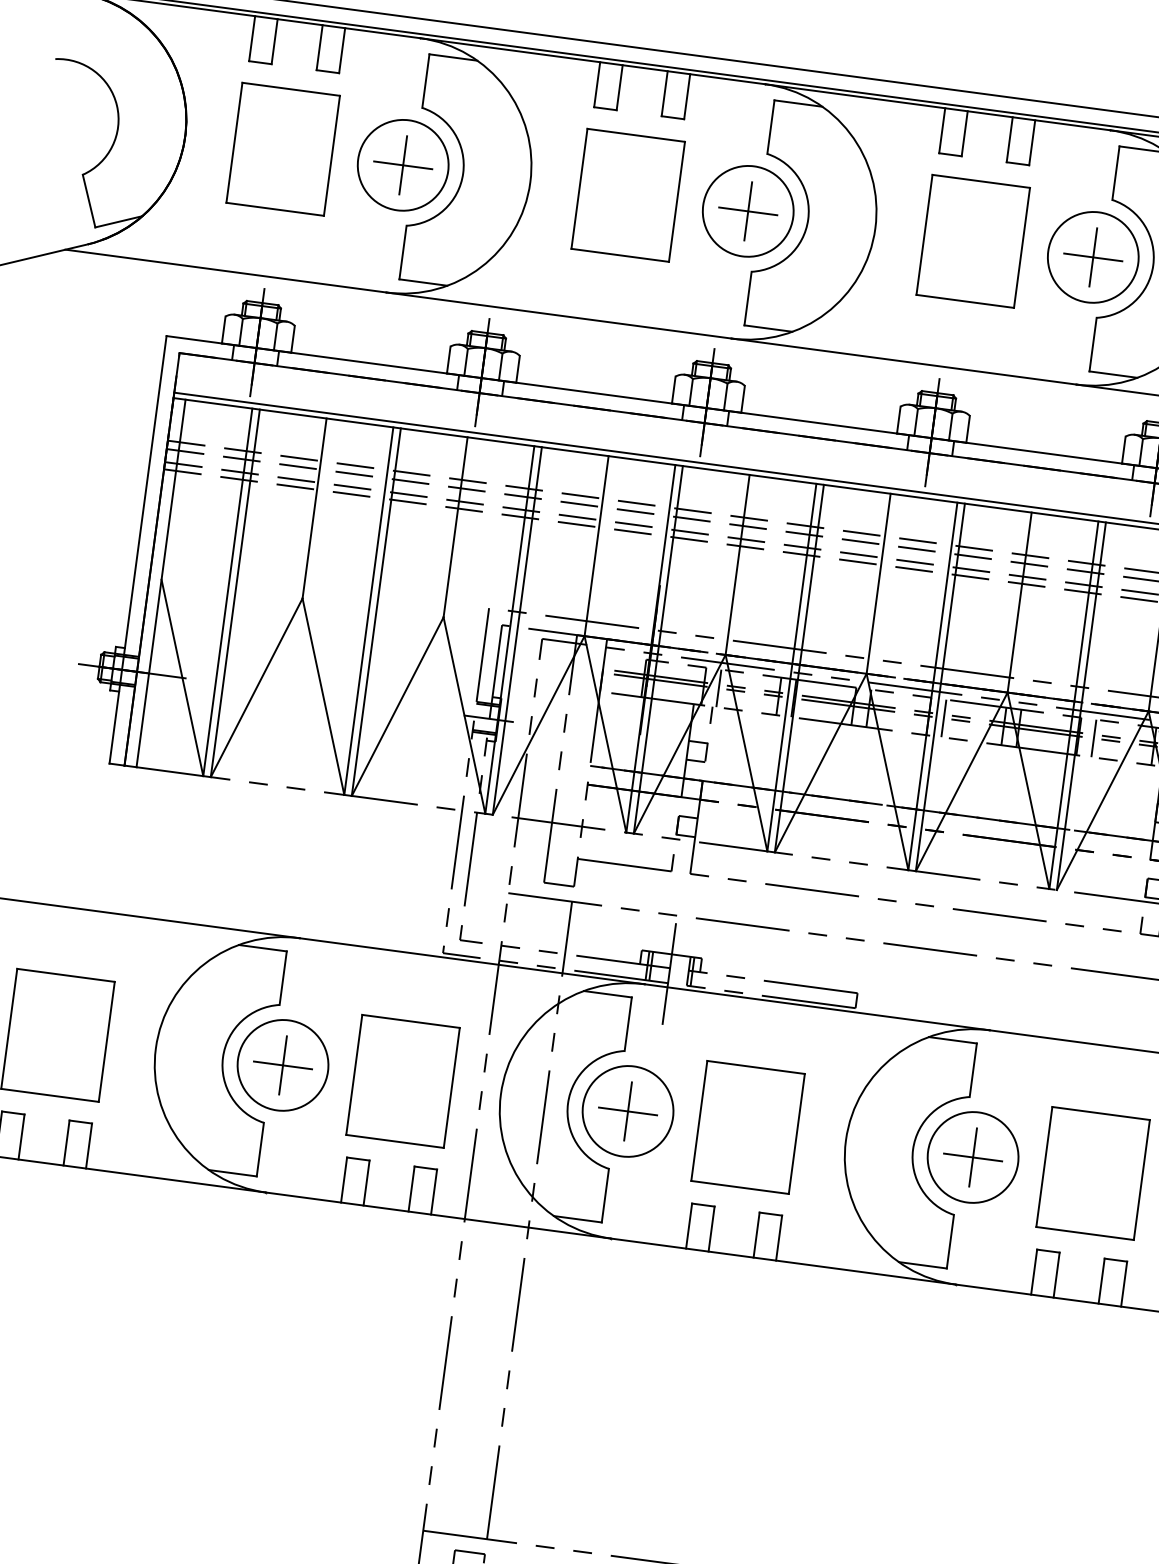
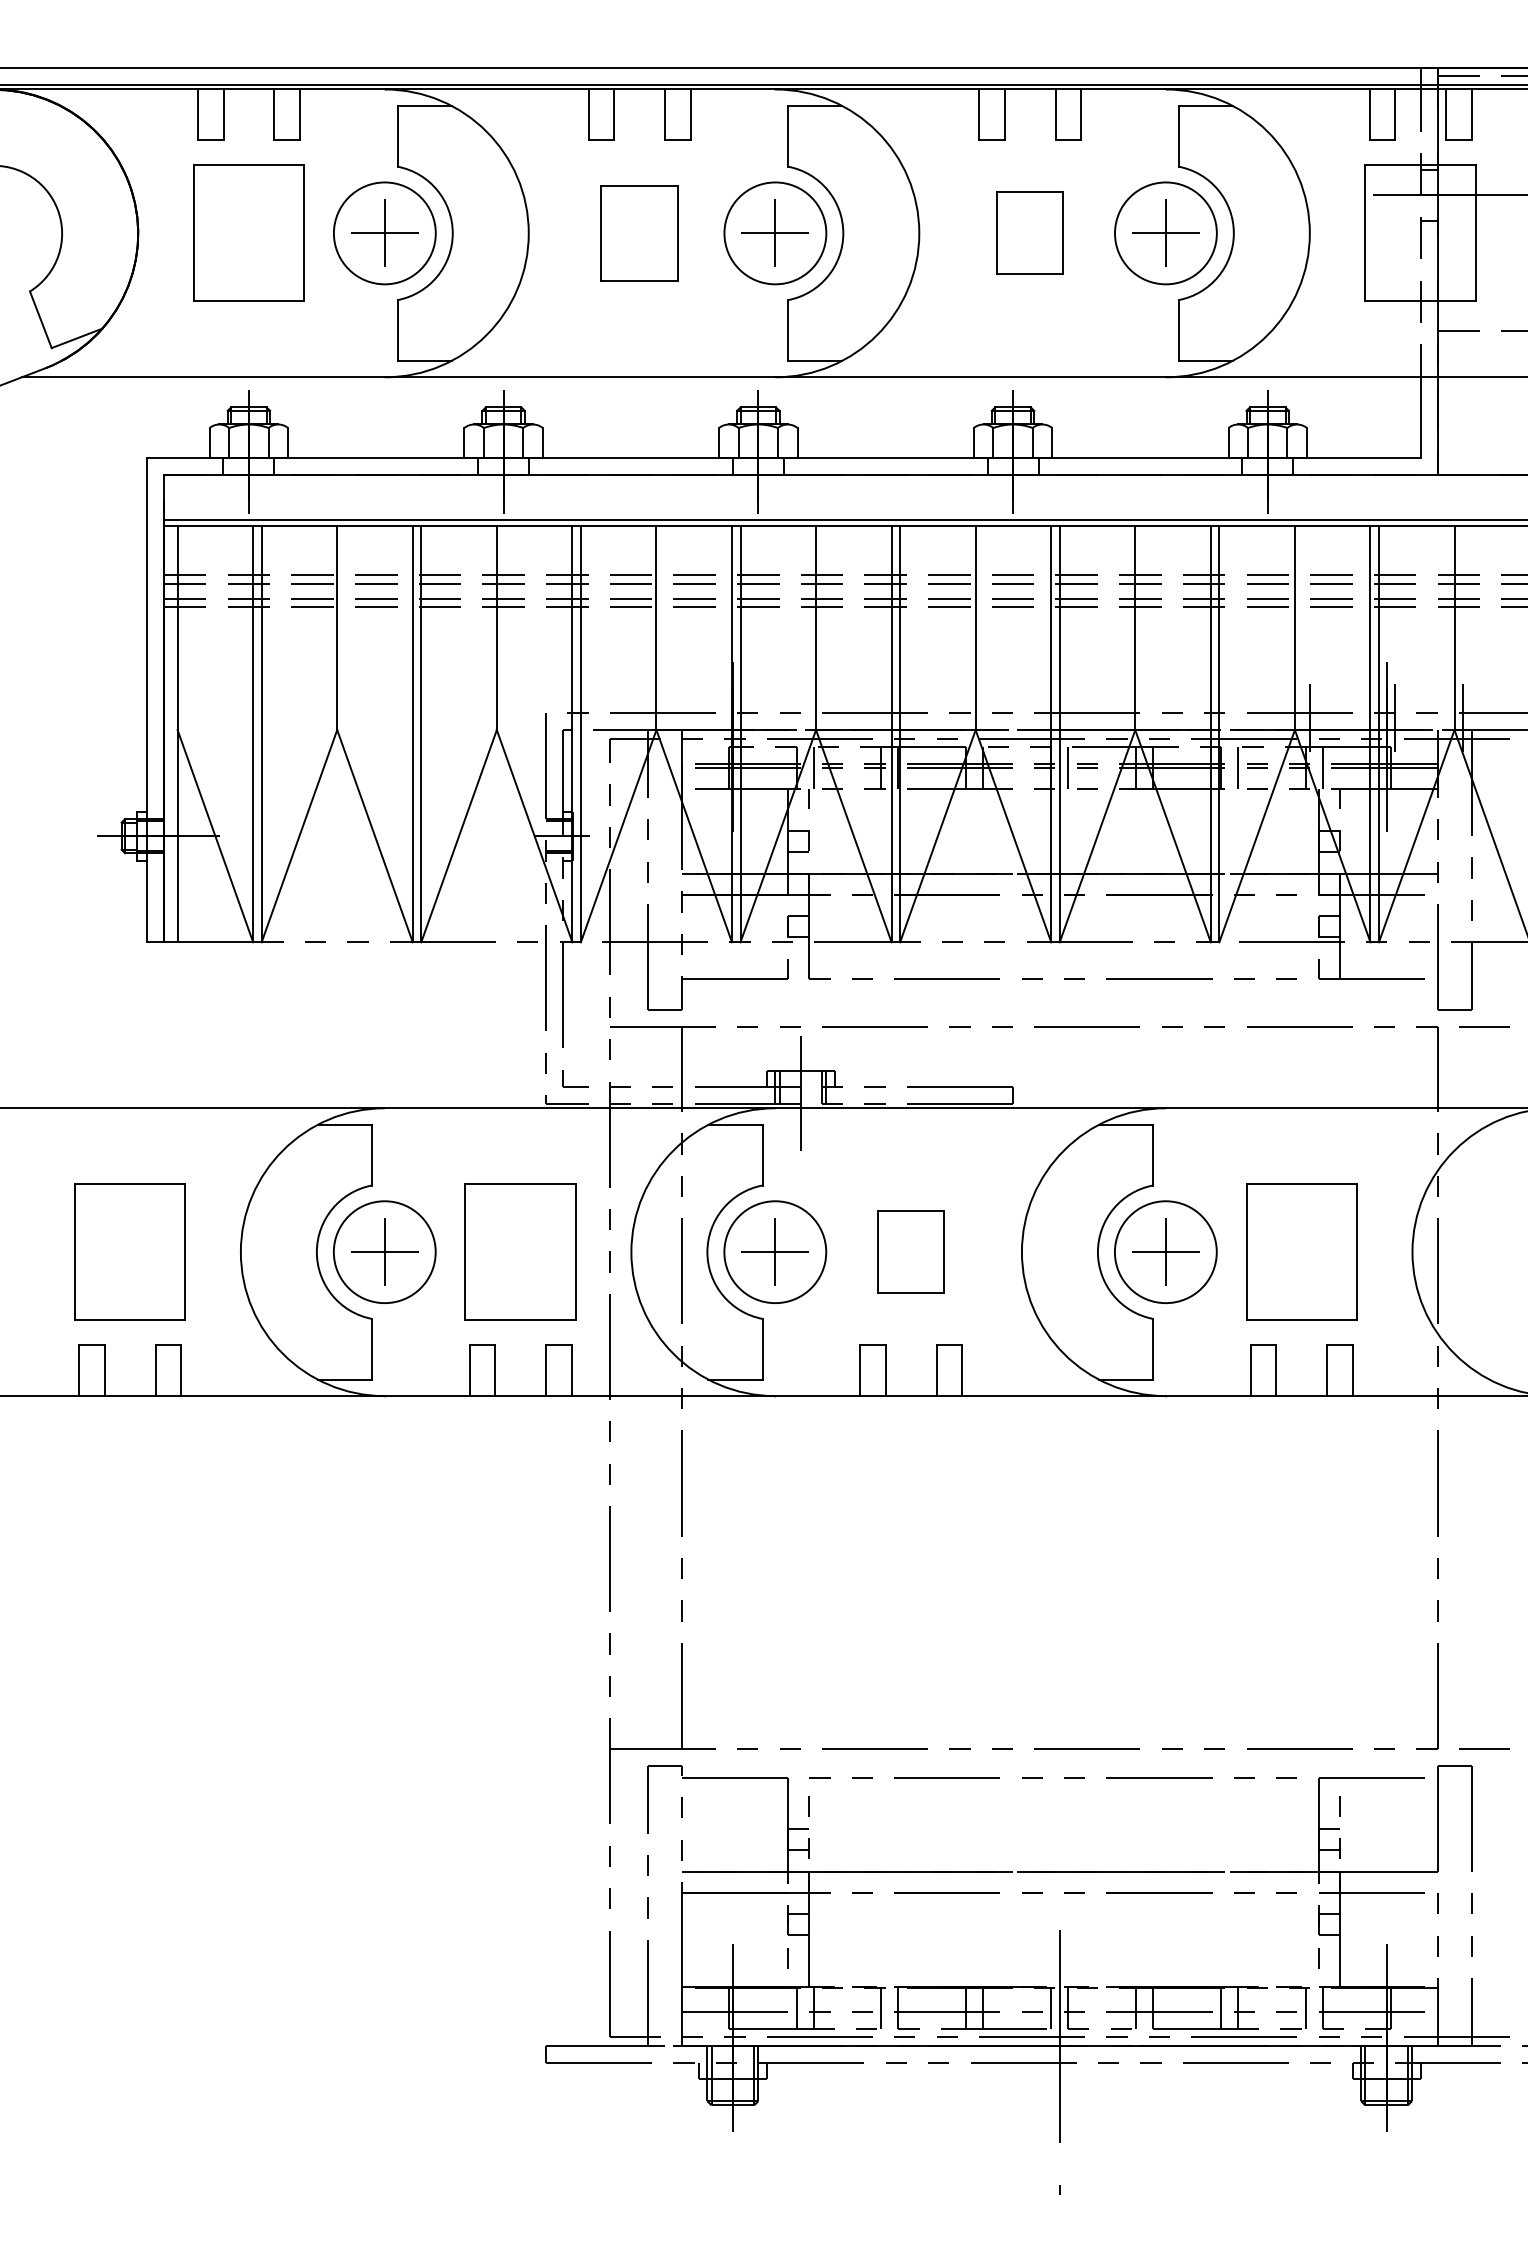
part: (628, 194) -> (639, 232), size x0.7
part: (972, 240) -> (1029, 232), size x0.6
part: (747, 1126) -> (910, 1251), size x0.6

